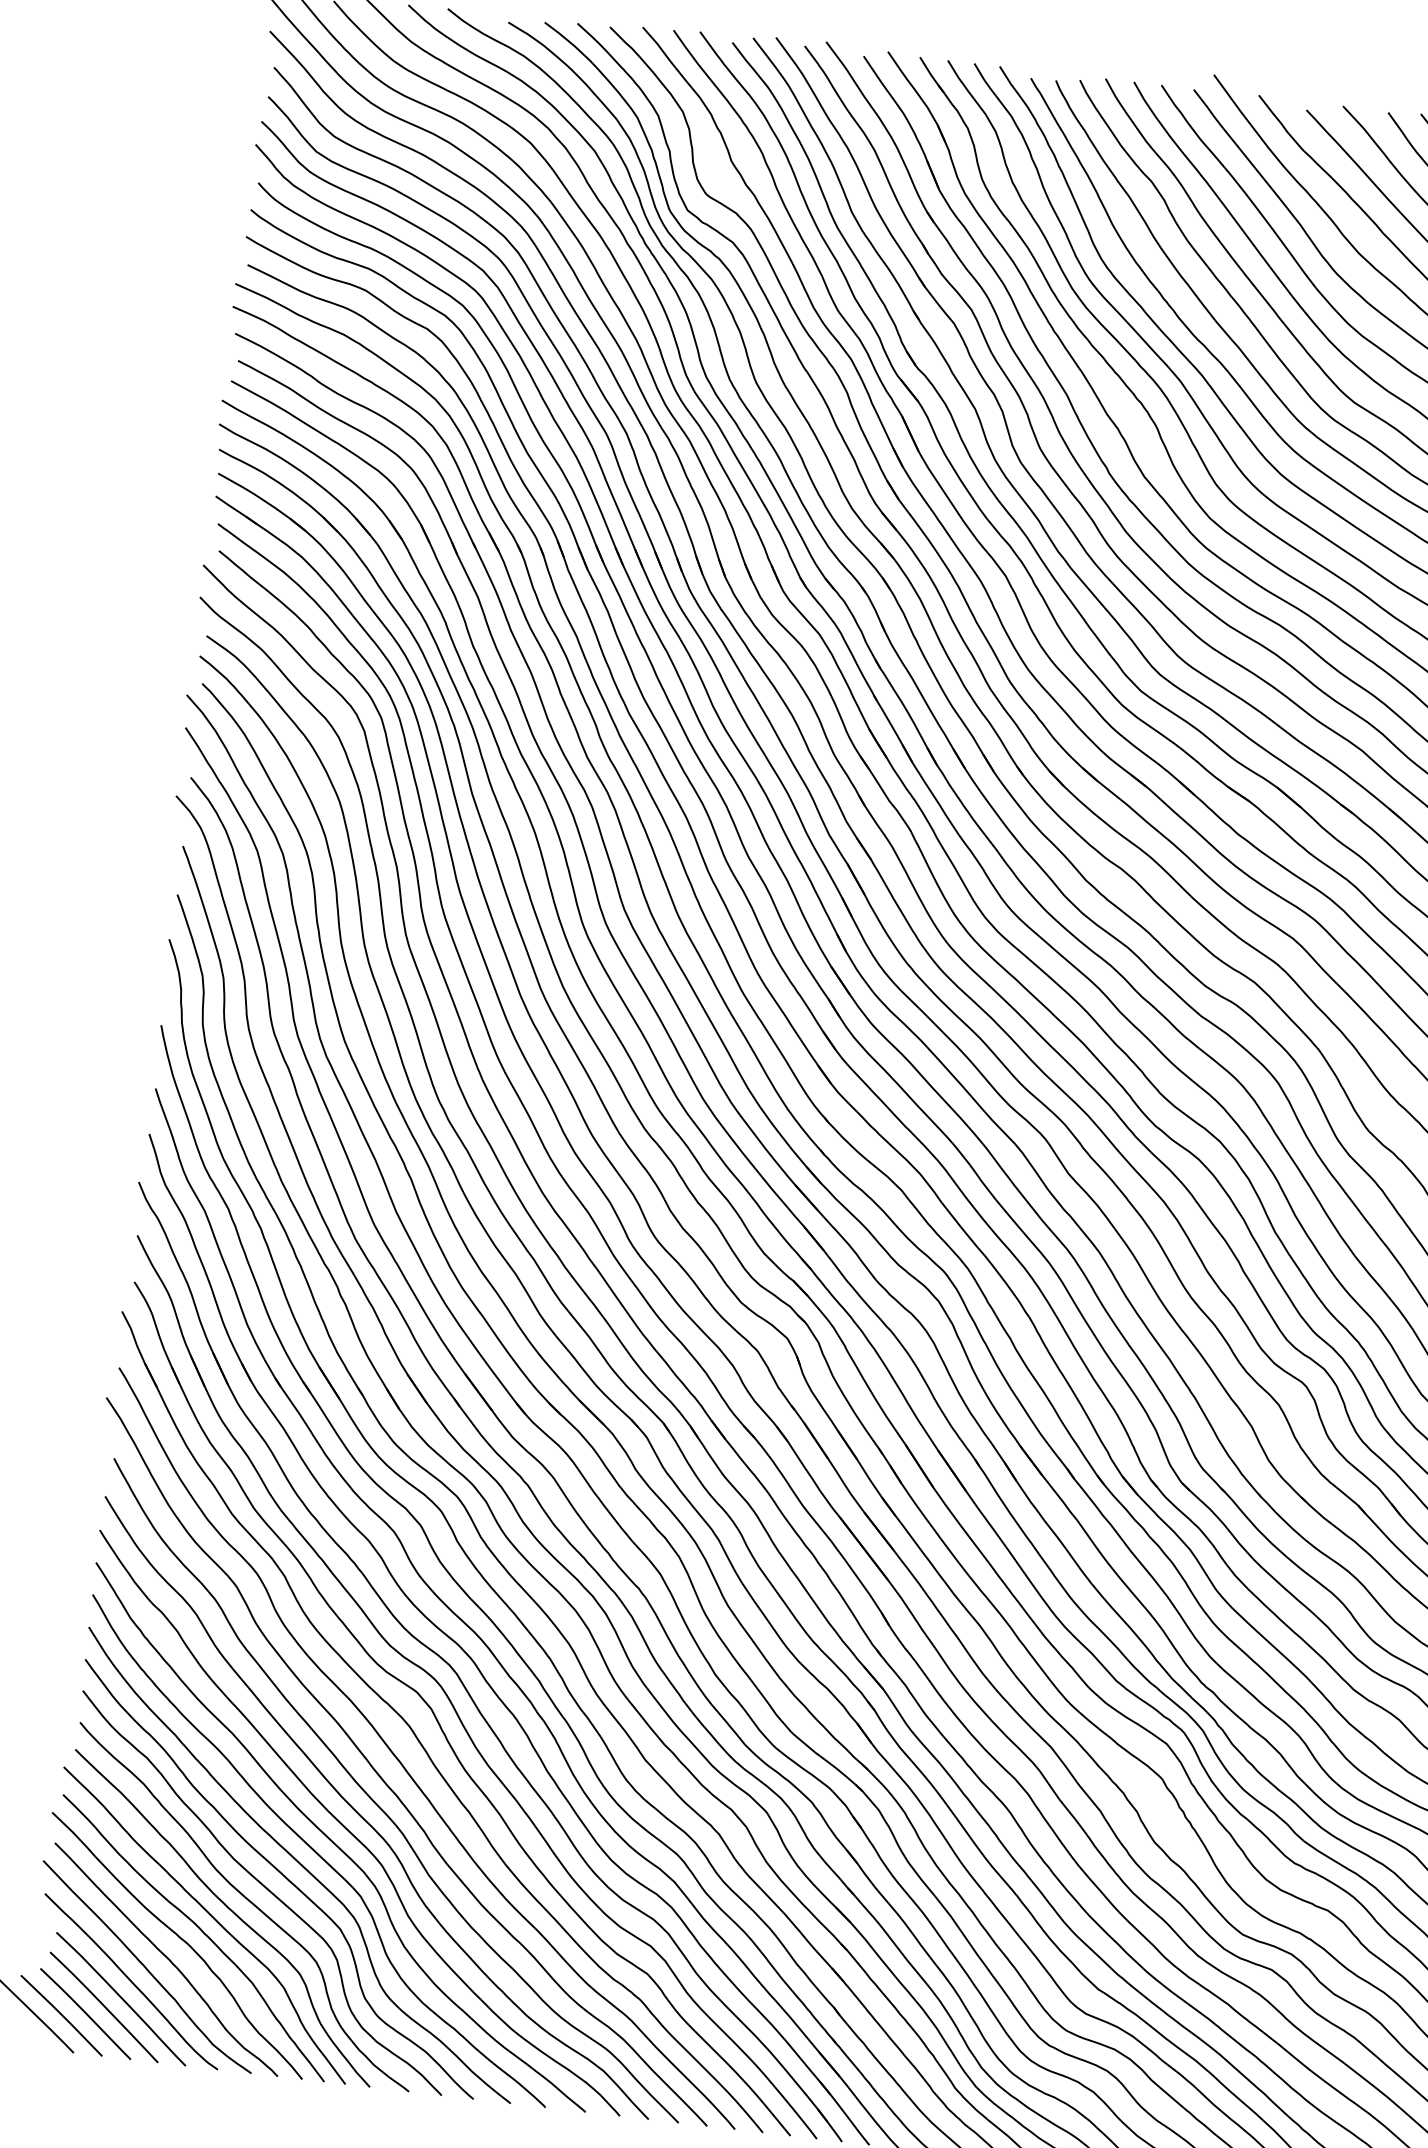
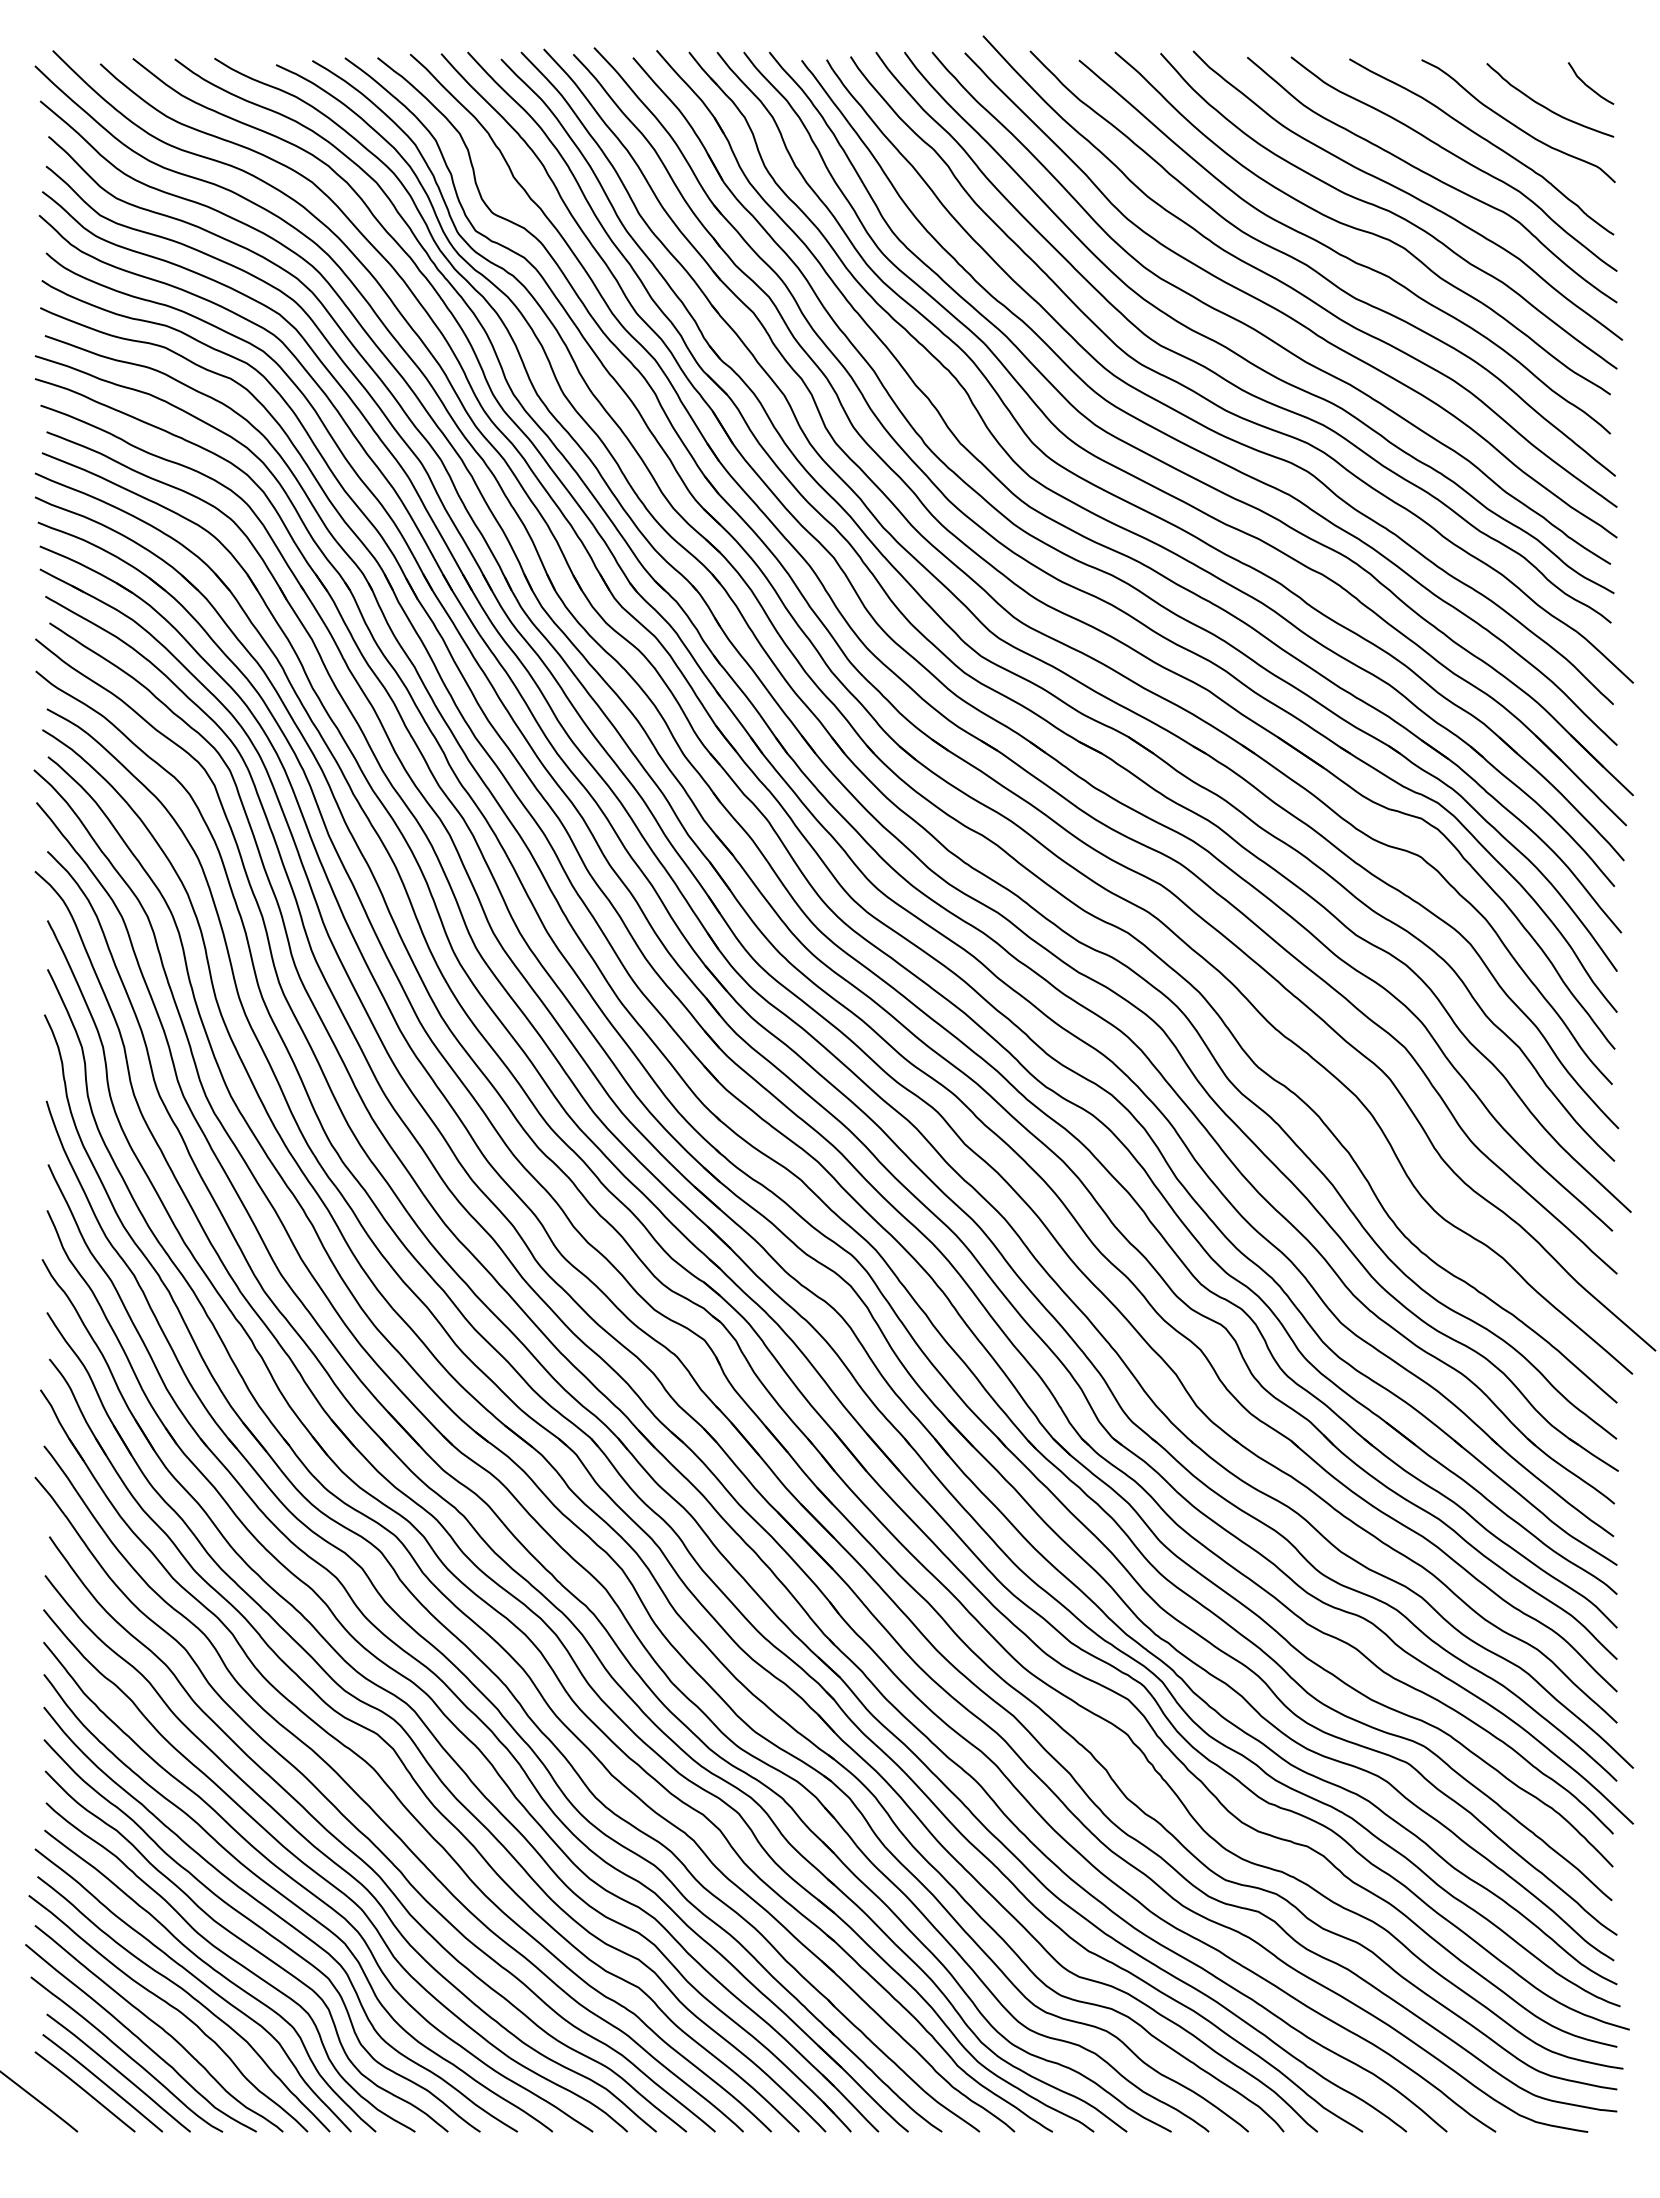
line: (61, 2015) -> (61, 2096), removed

